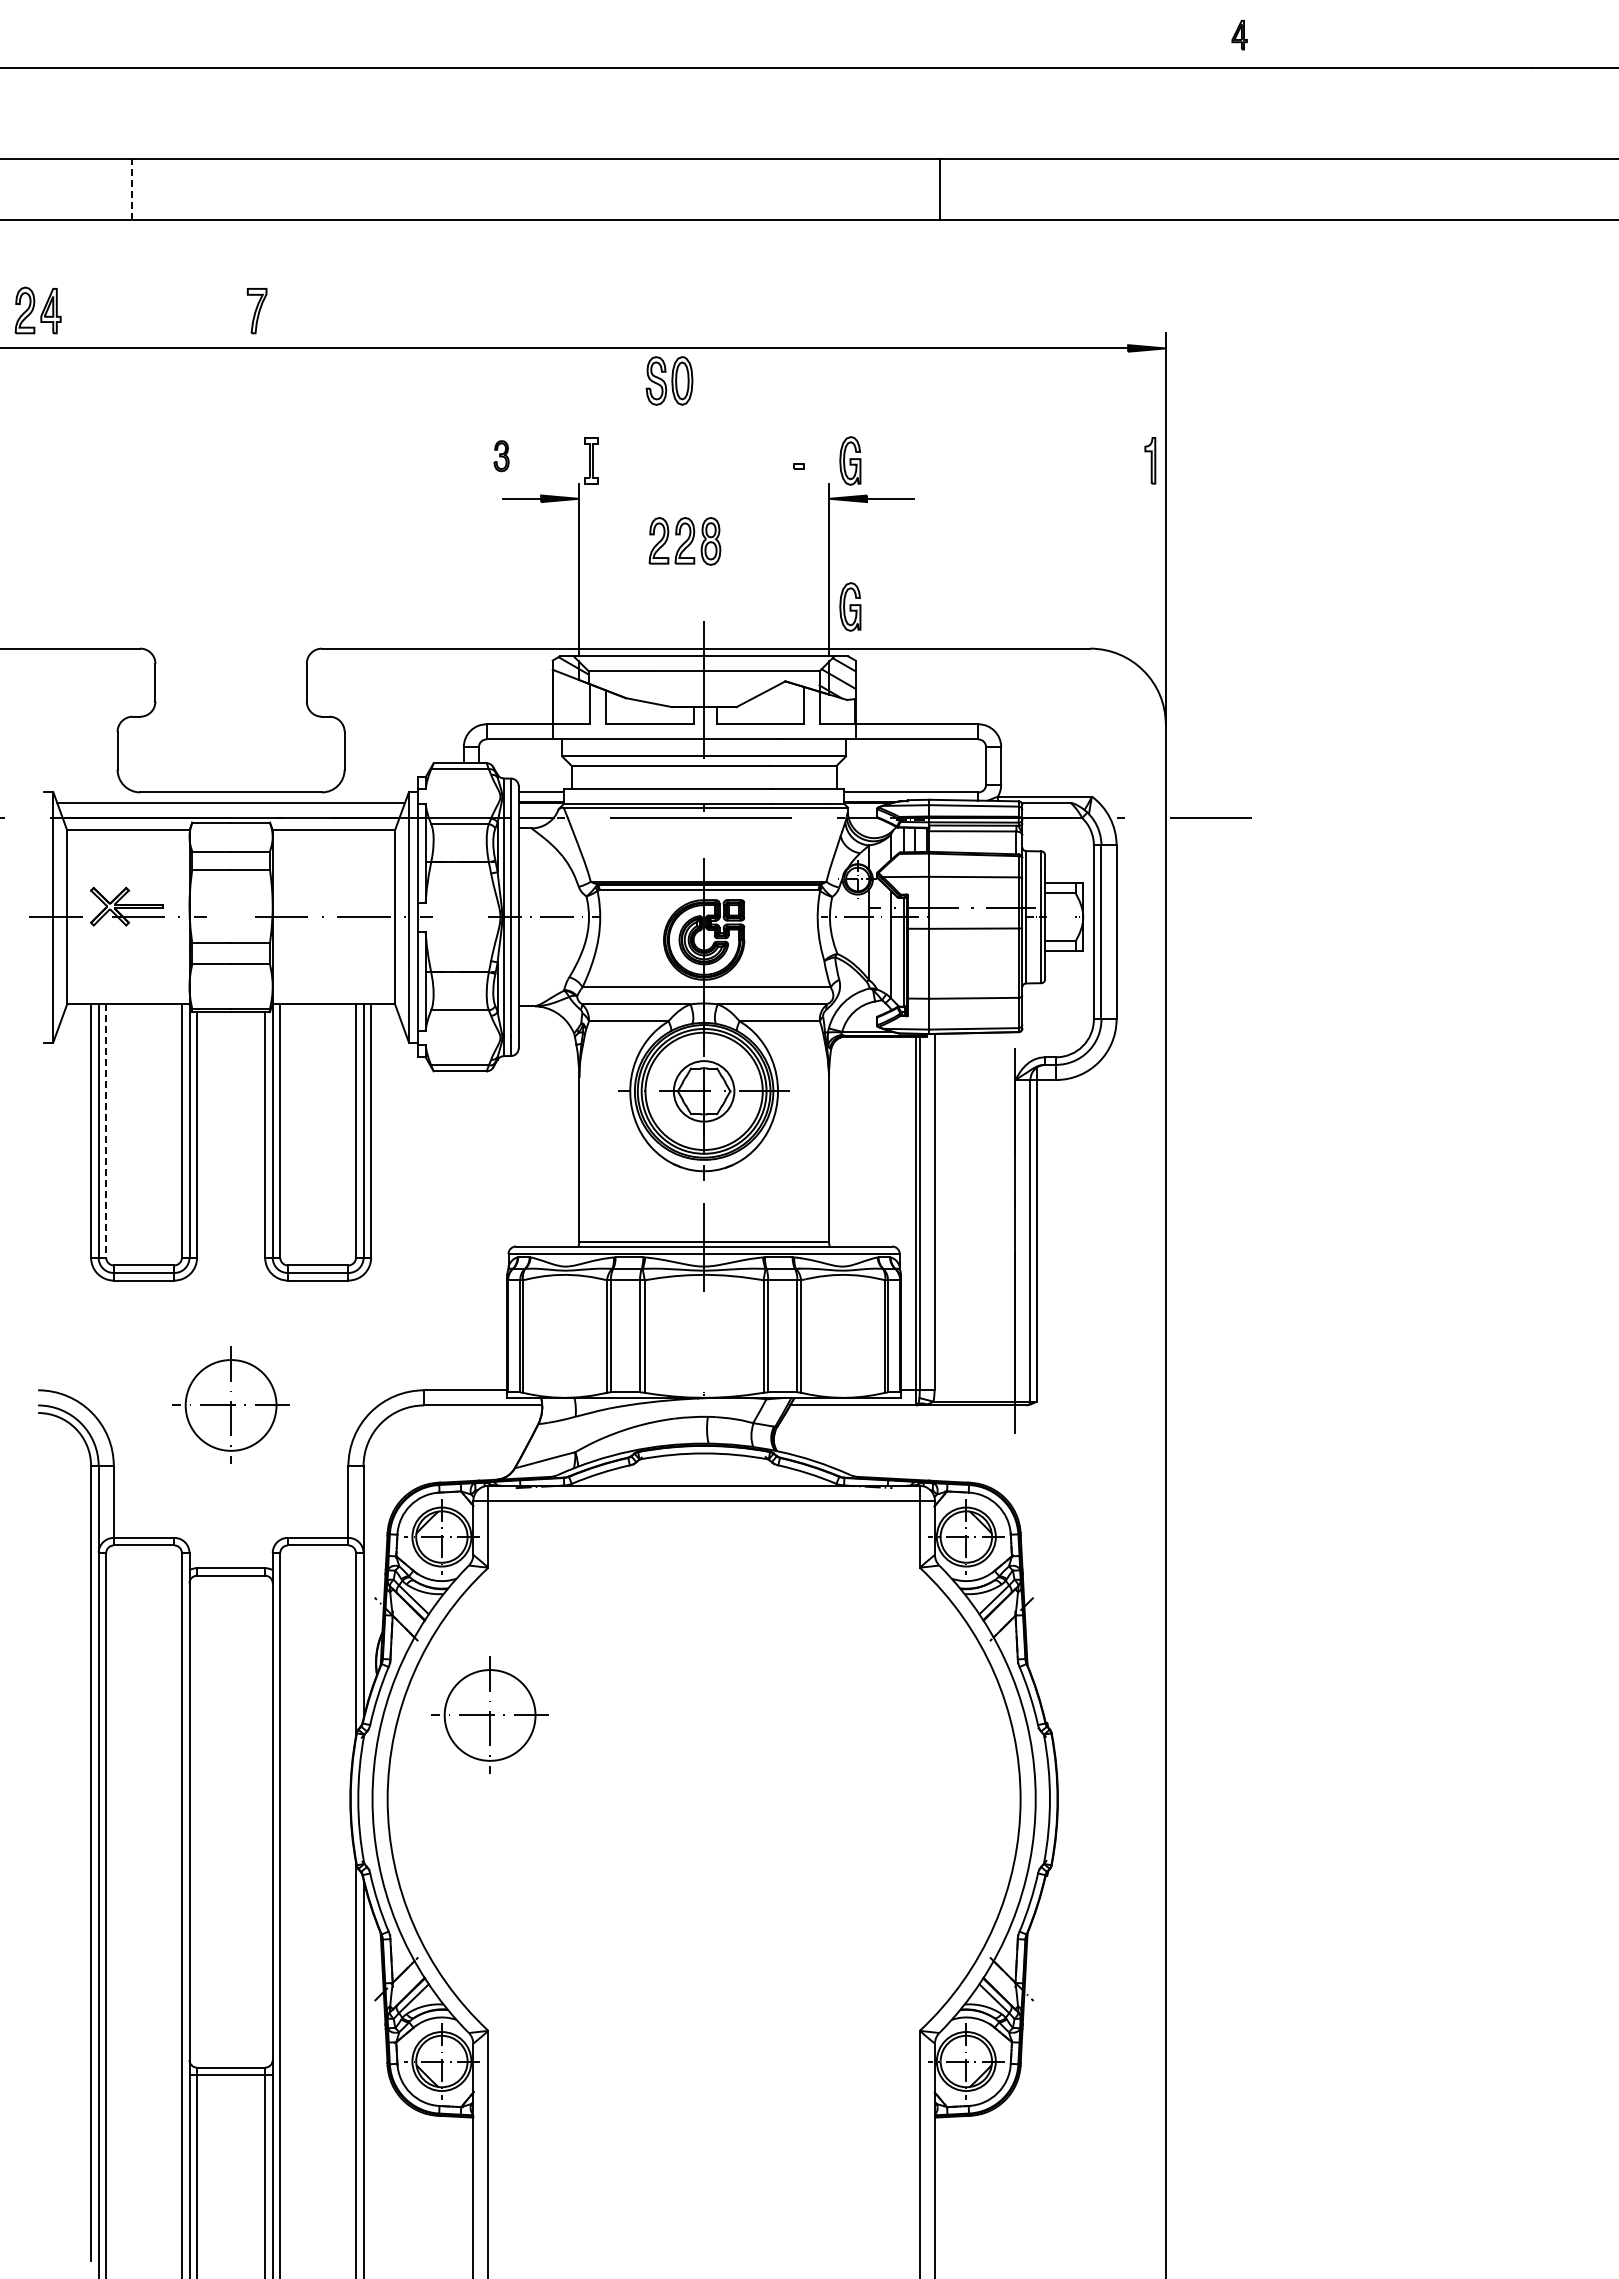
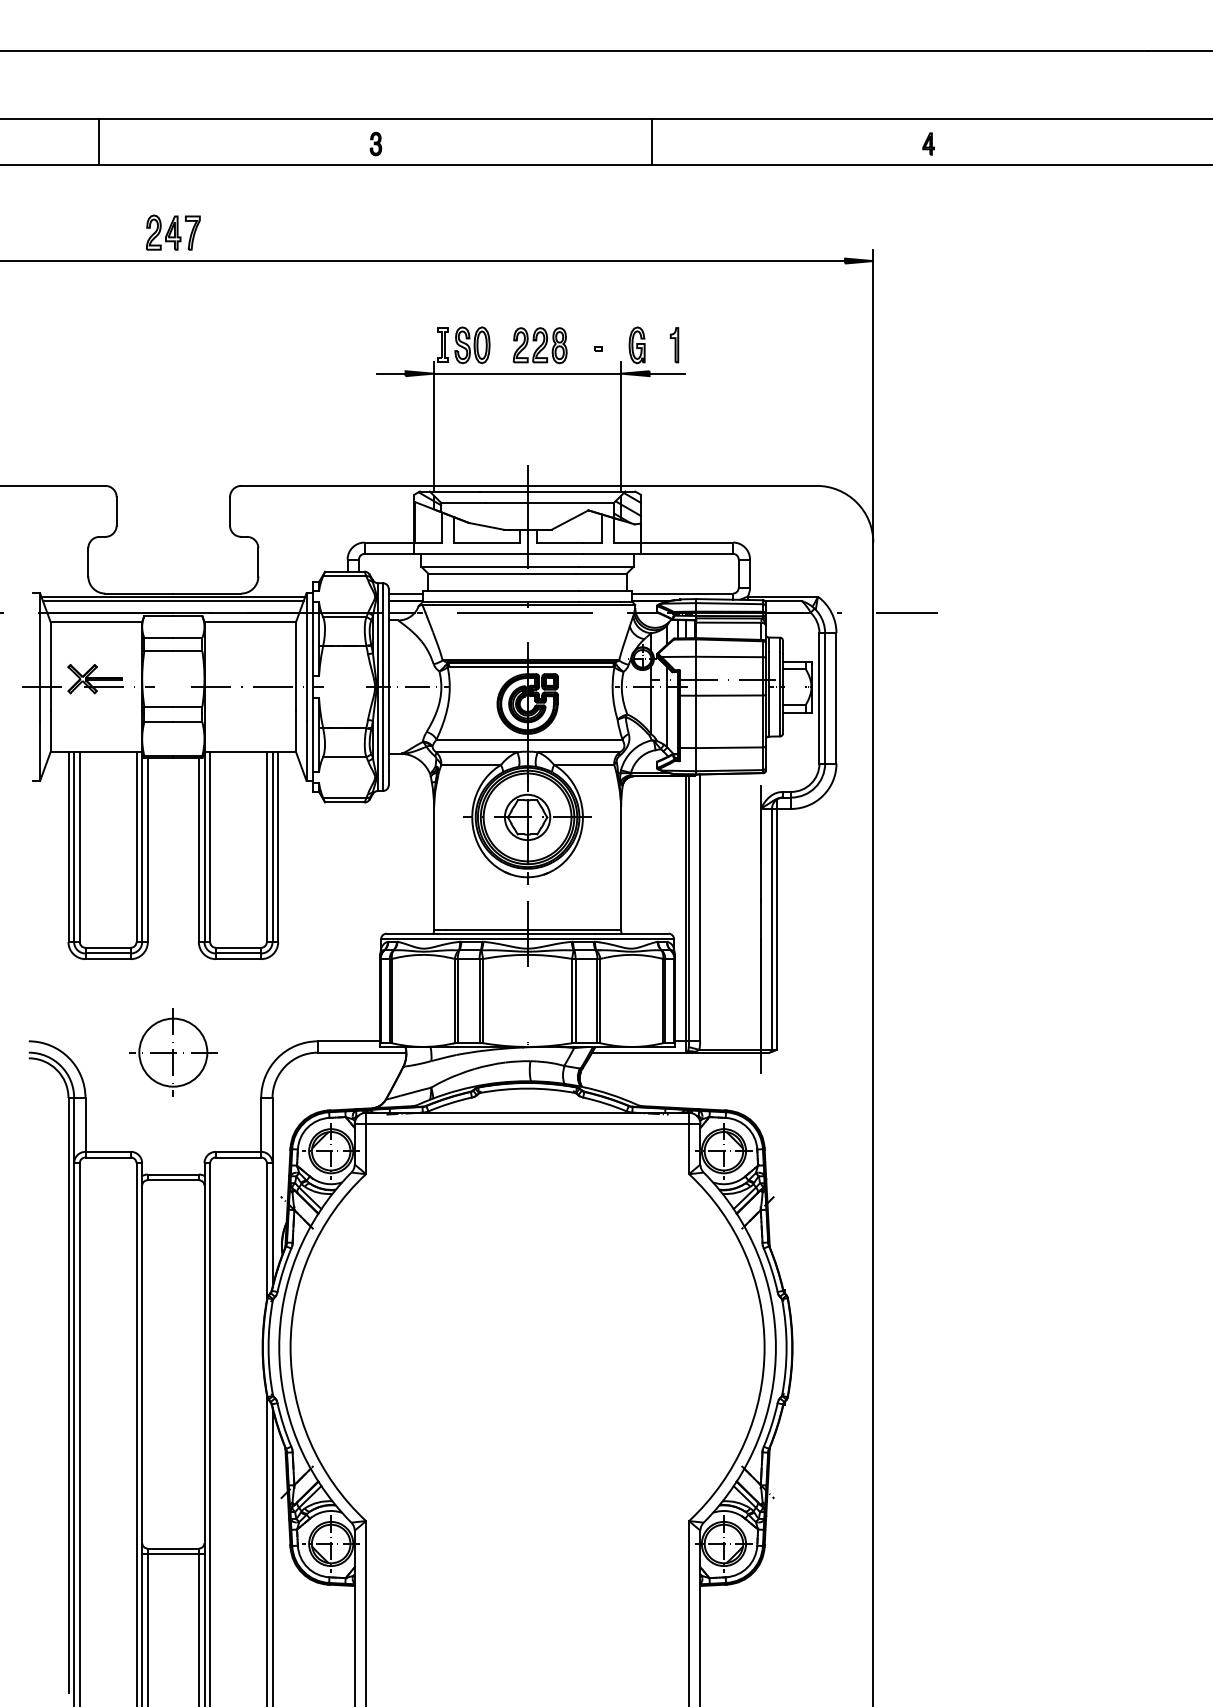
part: (1239, 35) -> (928, 144), moved
line: (132, 188) -> (99, 141), dashed -> solid
line: (940, 189) -> (652, 142), moved
part: (37, 310) -> (163, 232), moved
part: (669, 380) -> (472, 344), moved
part: (501, 456) -> (375, 144), moved
part: (1150, 460) -> (674, 344), moved
line: (703, 498) -> (527, 373), added
part: (684, 541) -> (539, 345), moved
part: (850, 606) -> (637, 454), removed
line: (230, 796) -> (172, 596), added
line: (106, 1131) -> (80, 847), dashed -> solid
part: (489, 1714) -> (366, 1284), removed

